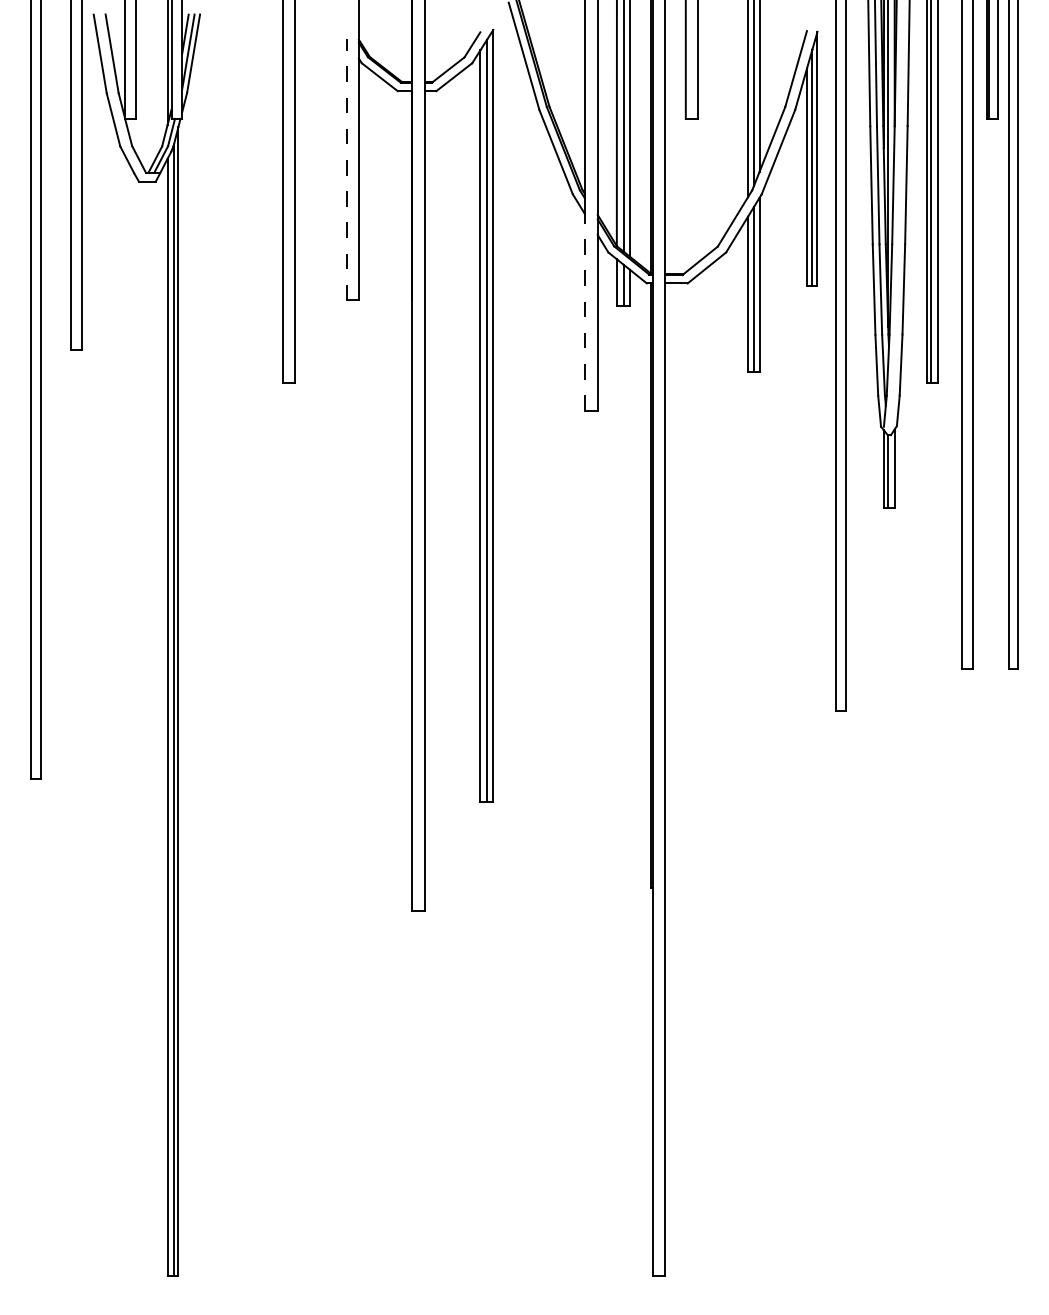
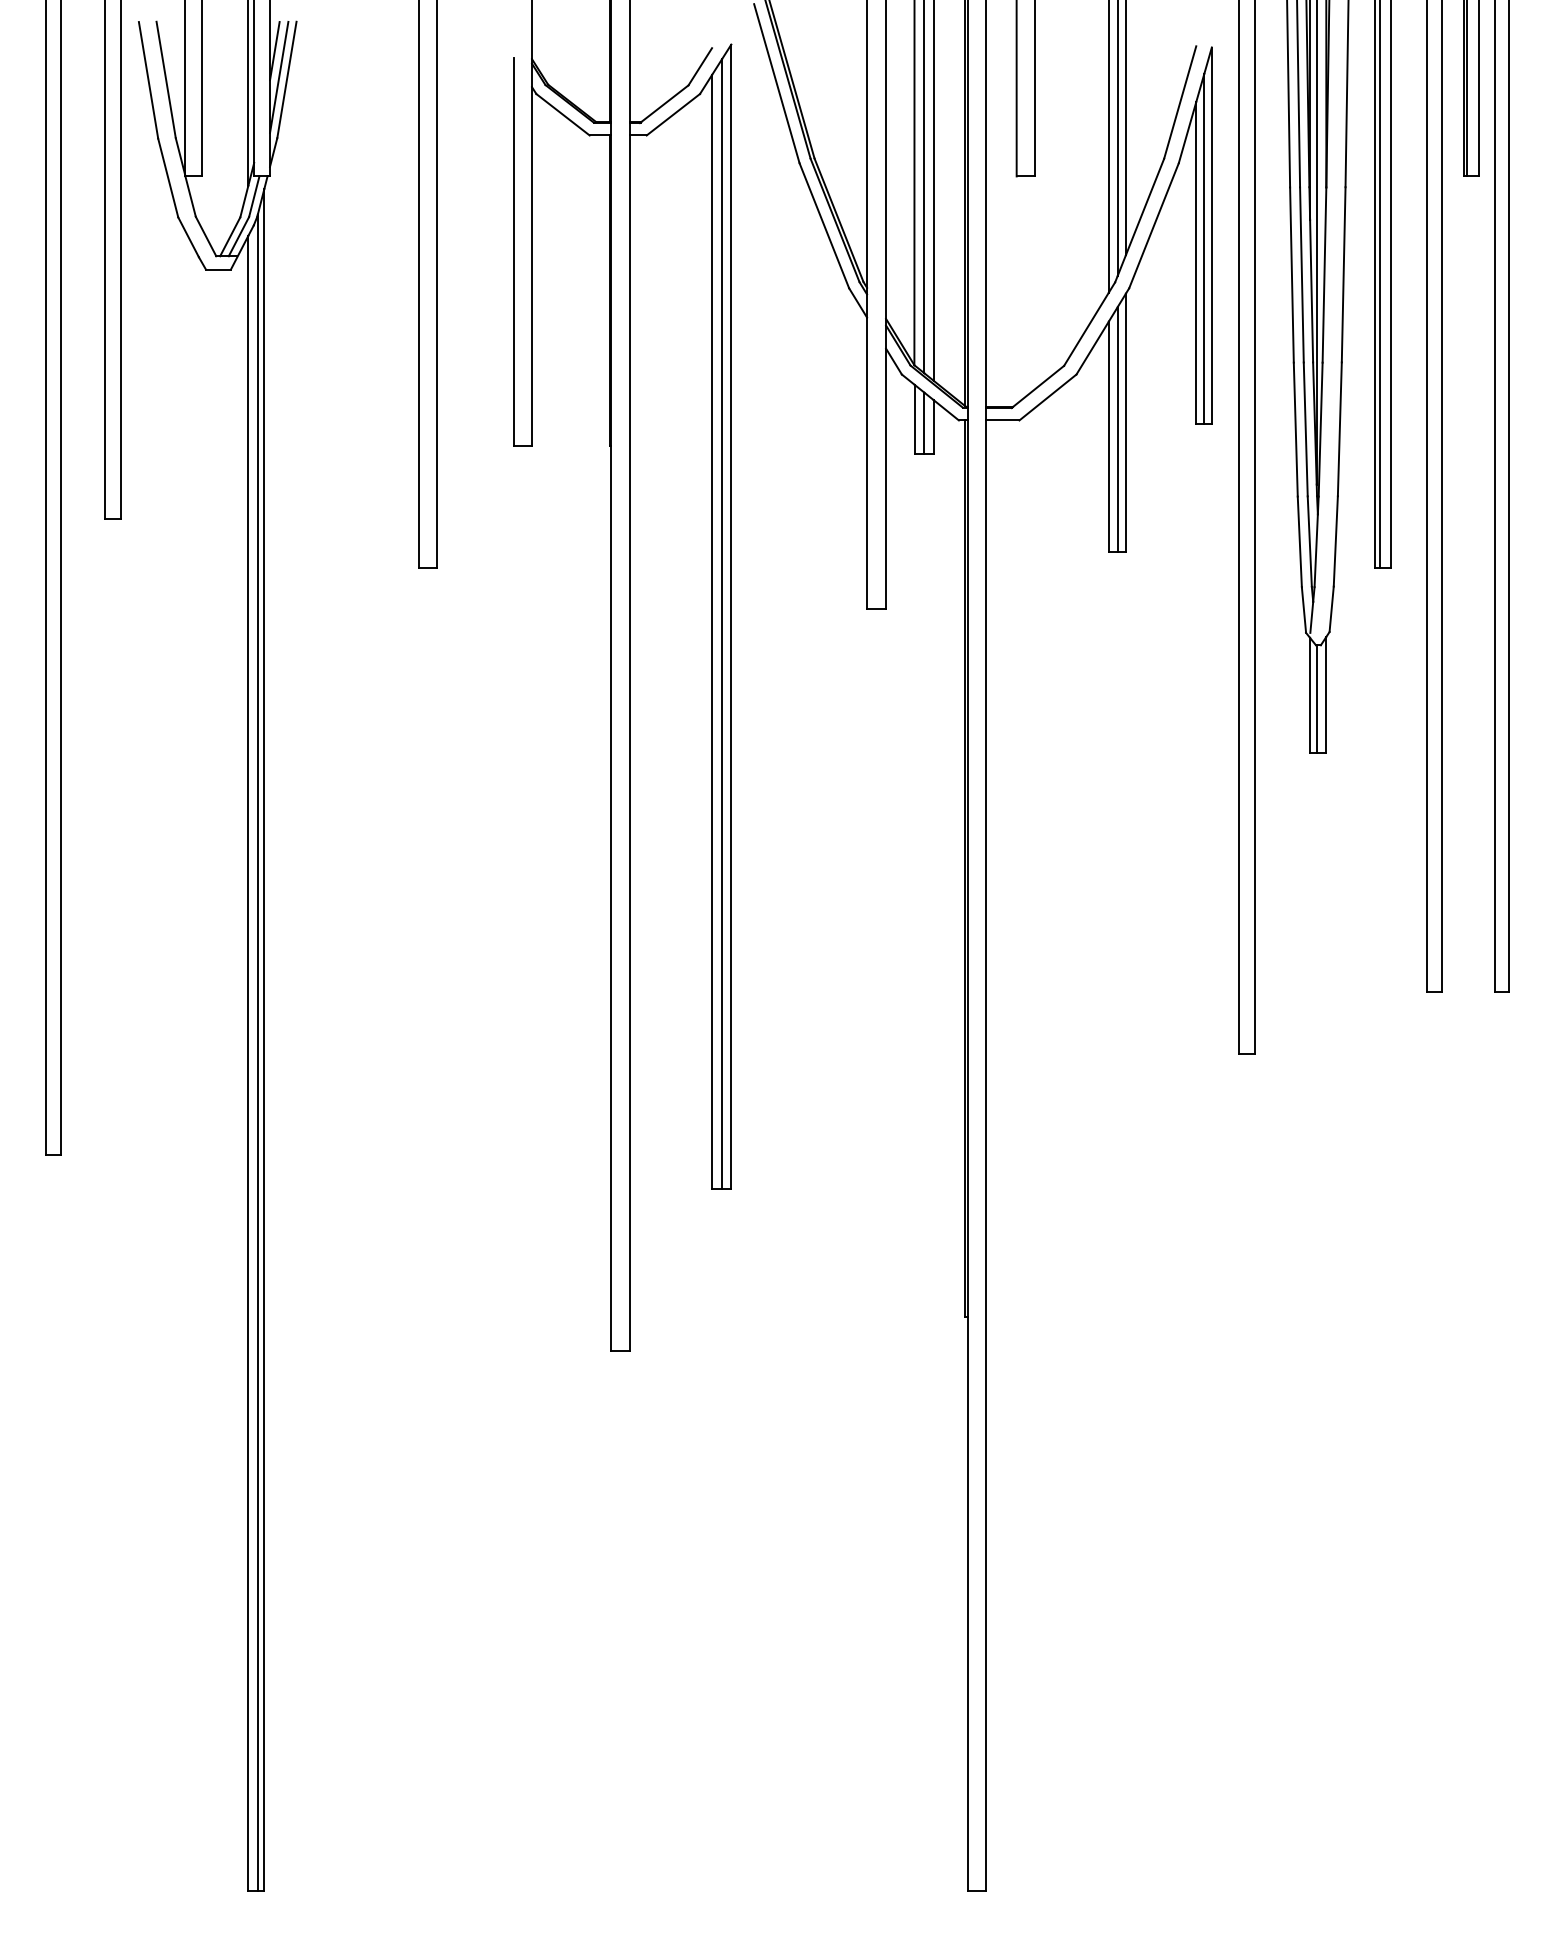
line: (346, 169) -> (513, 251), dashed -> solid
line: (584, 311) -> (866, 462), dashed -> solid

